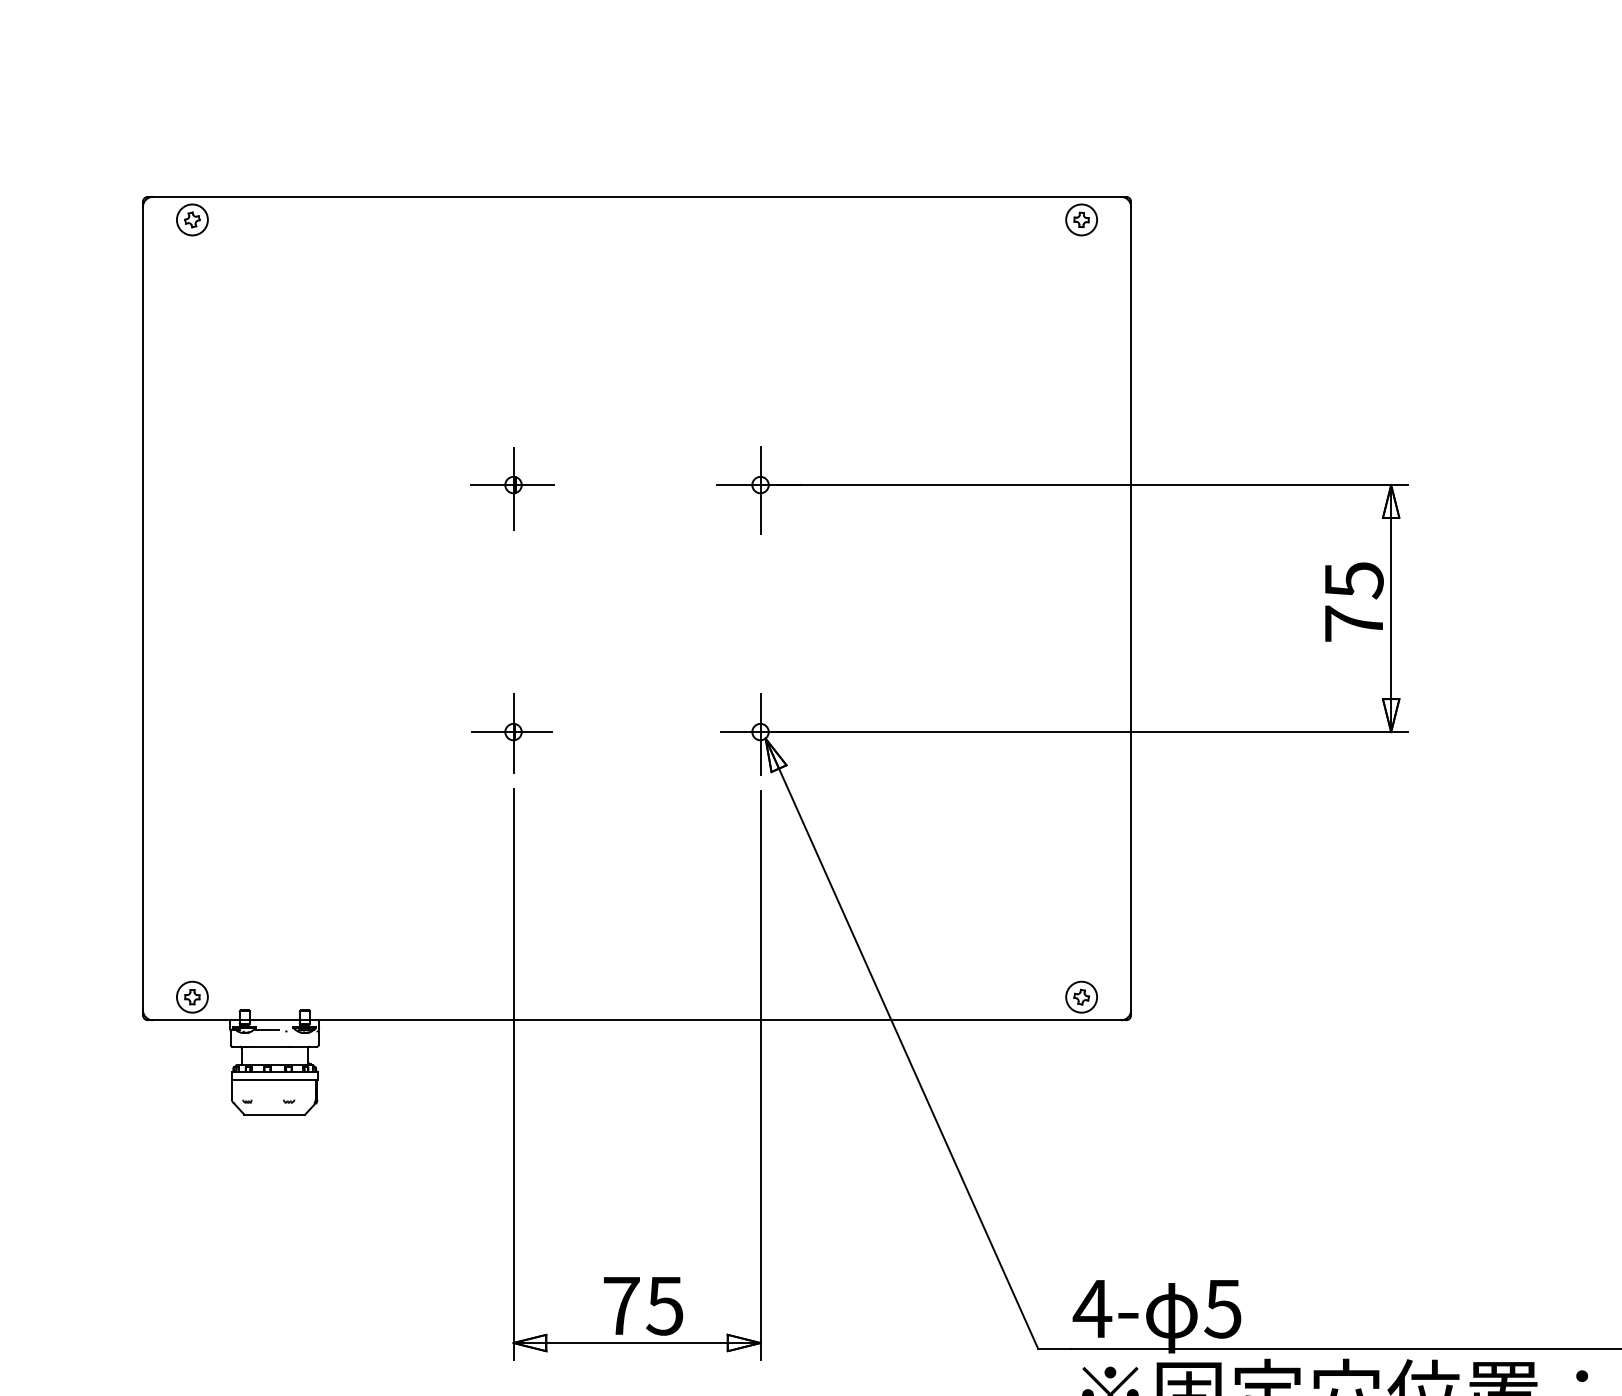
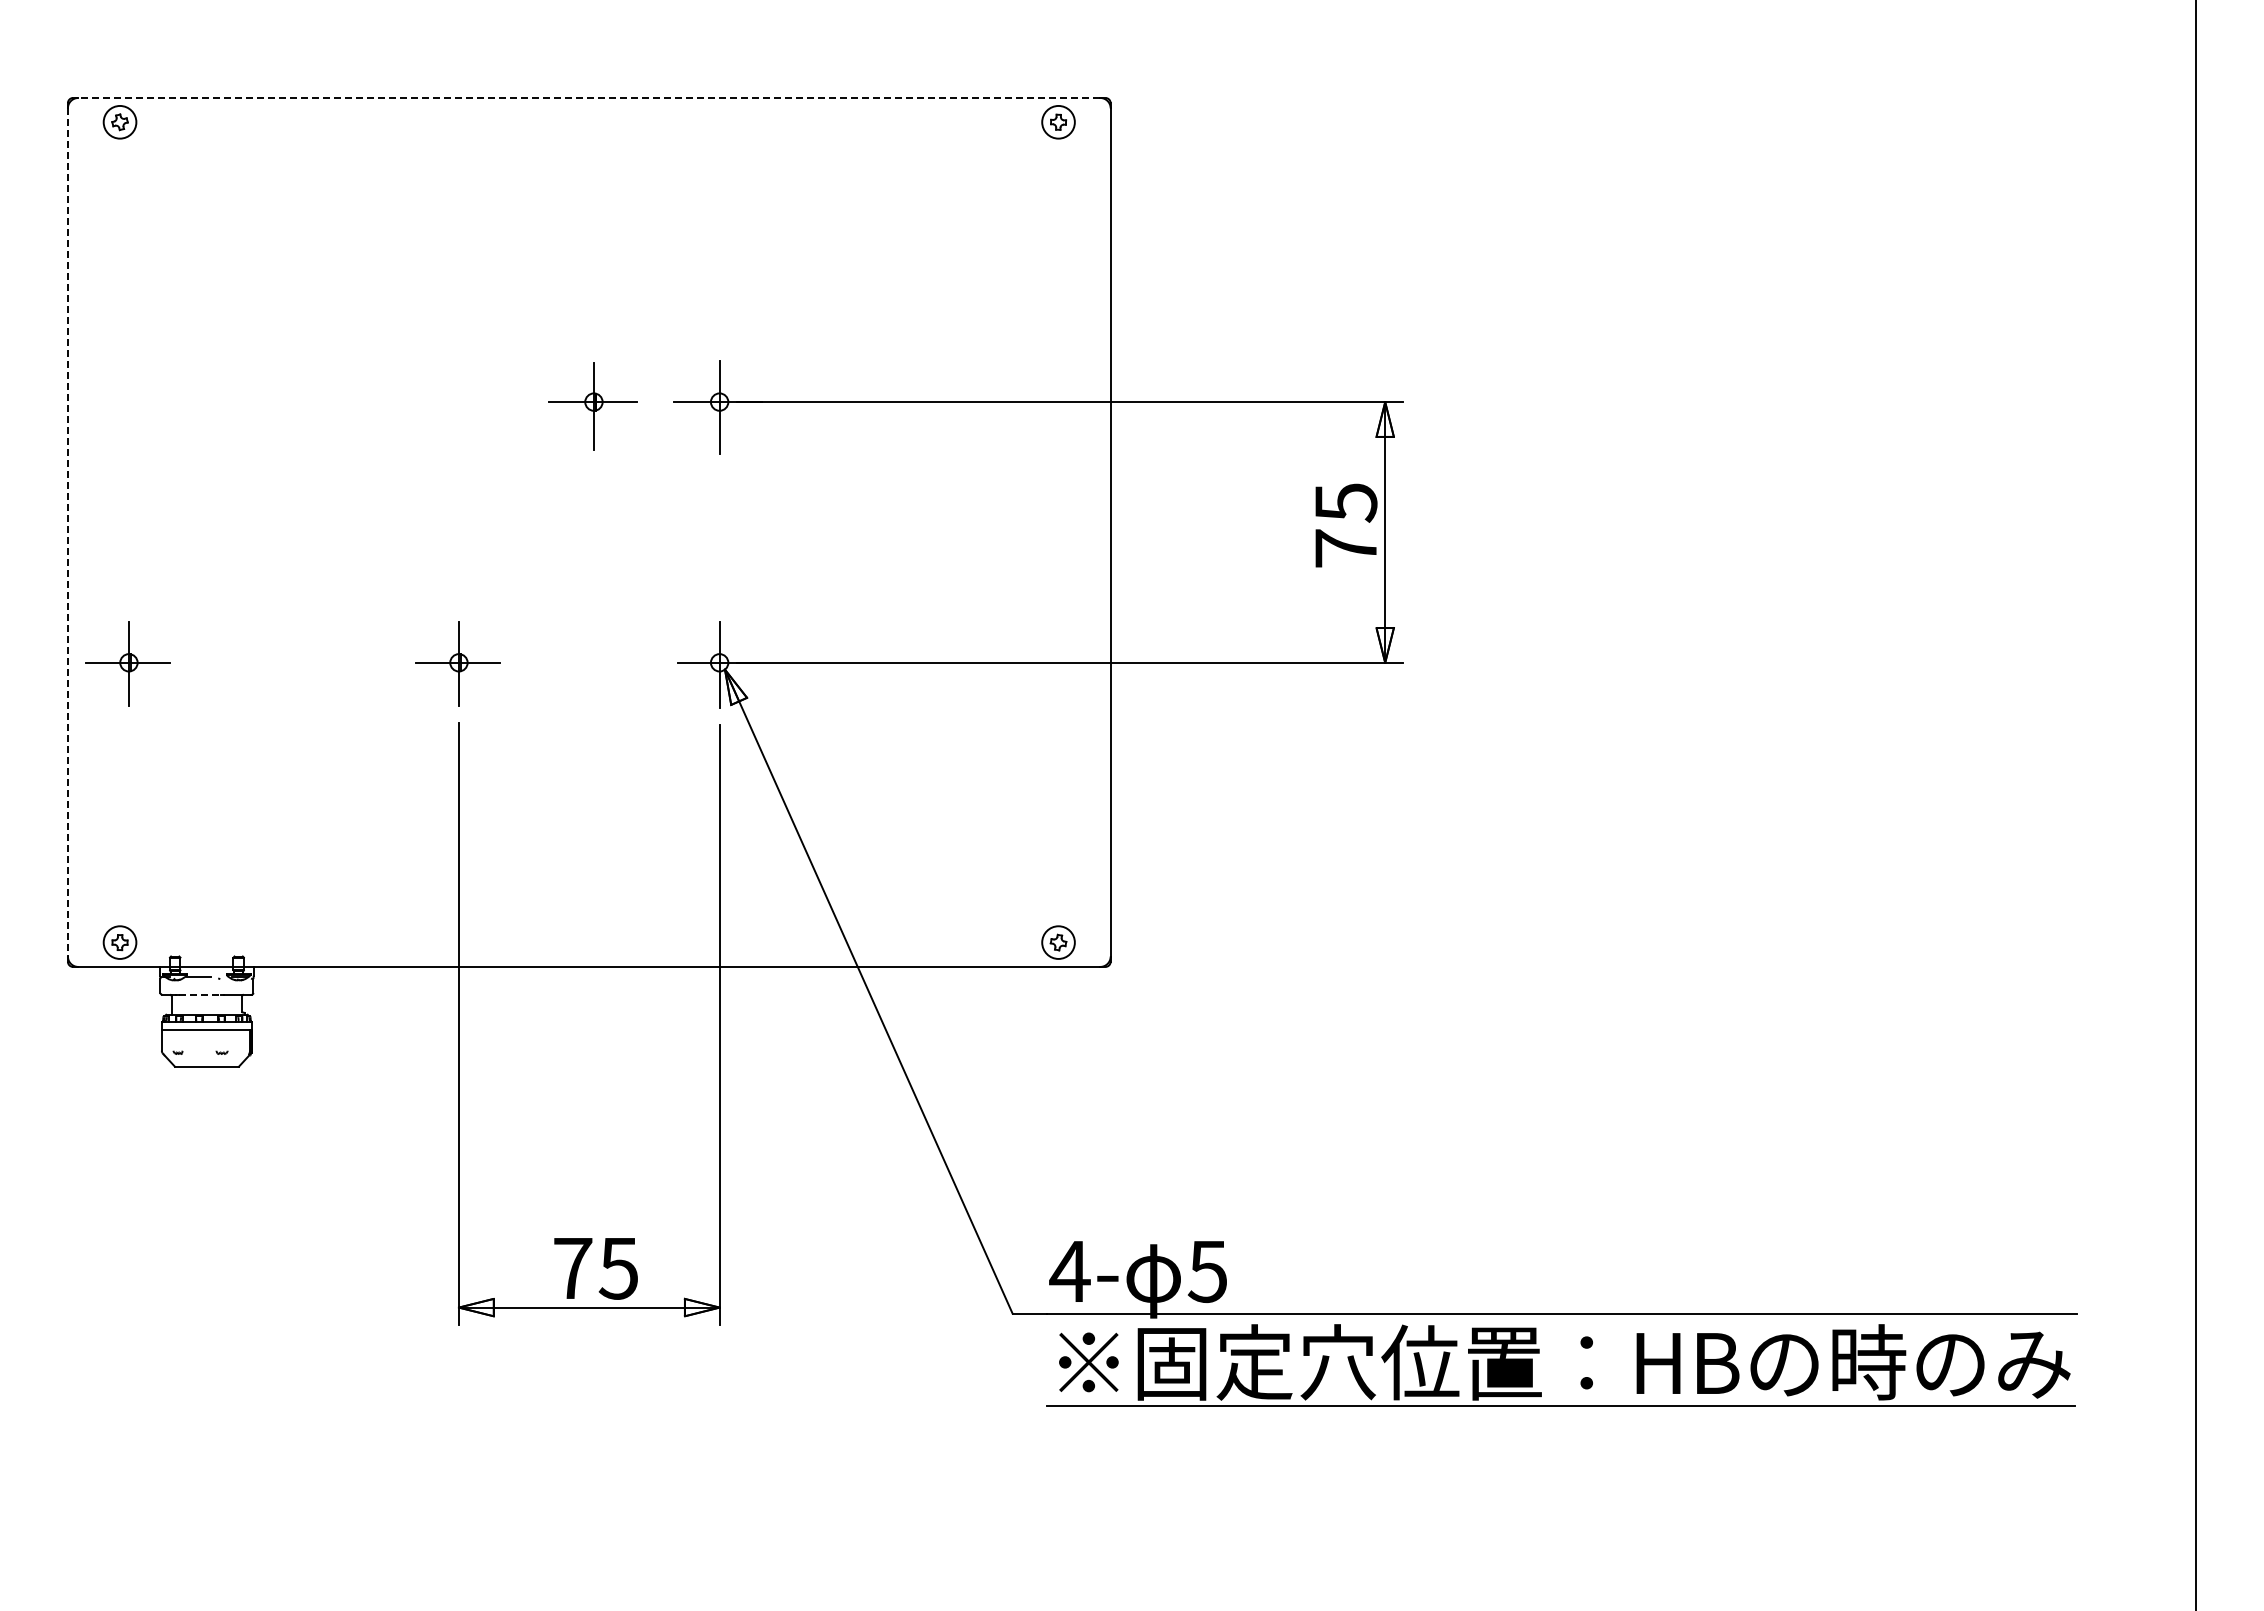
line: (637, 196) -> (589, 97), solid -> dashed
part: (512, 489) -> (592, 406), moved
line: (142, 608) -> (67, 532), solid -> dashed
part: (199, 732) -> (127, 663), added
line: (267, 1046) -> (199, 994), solid -> dashed

